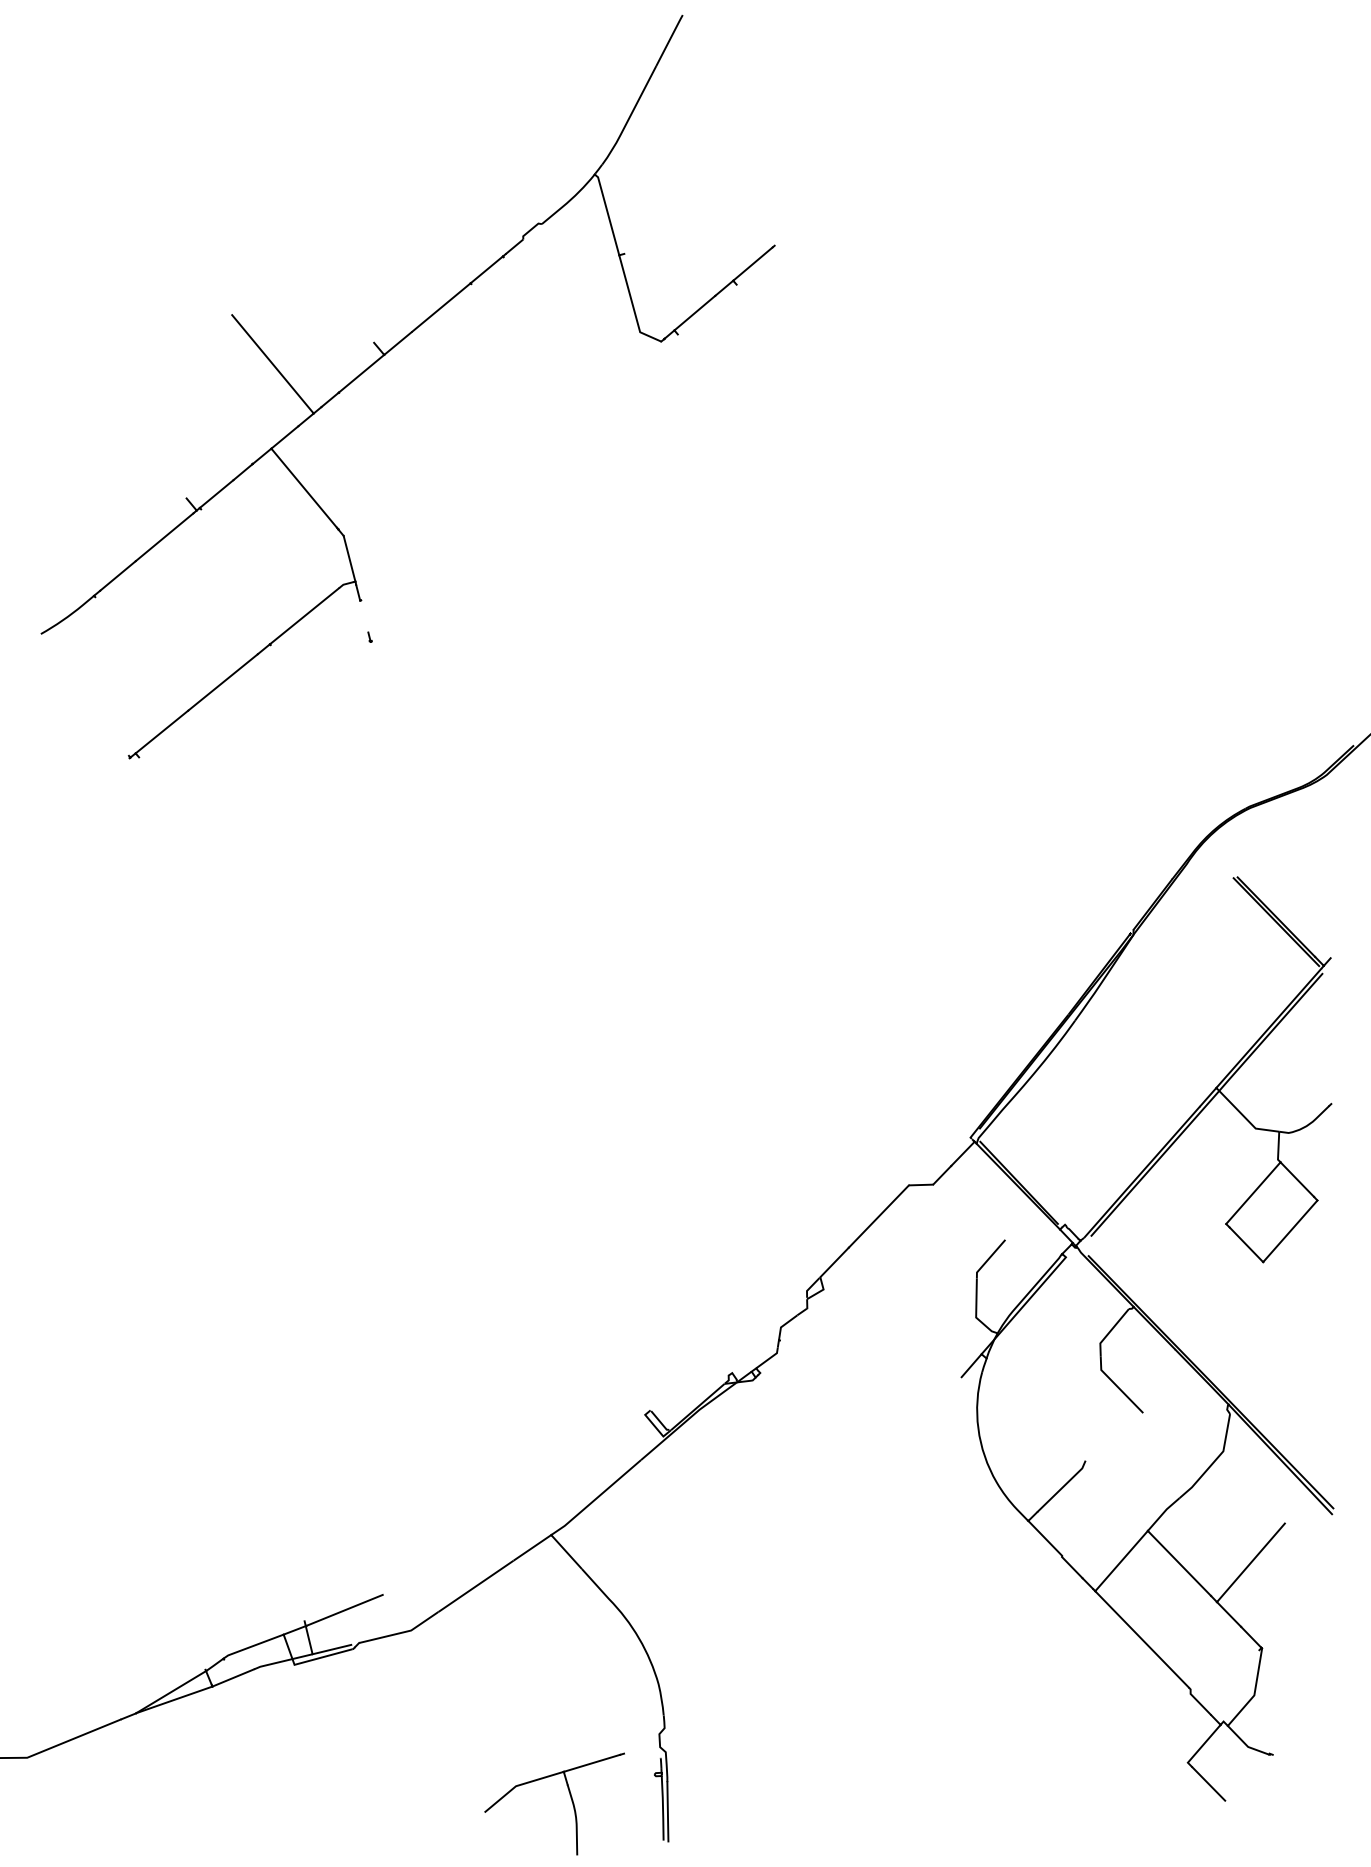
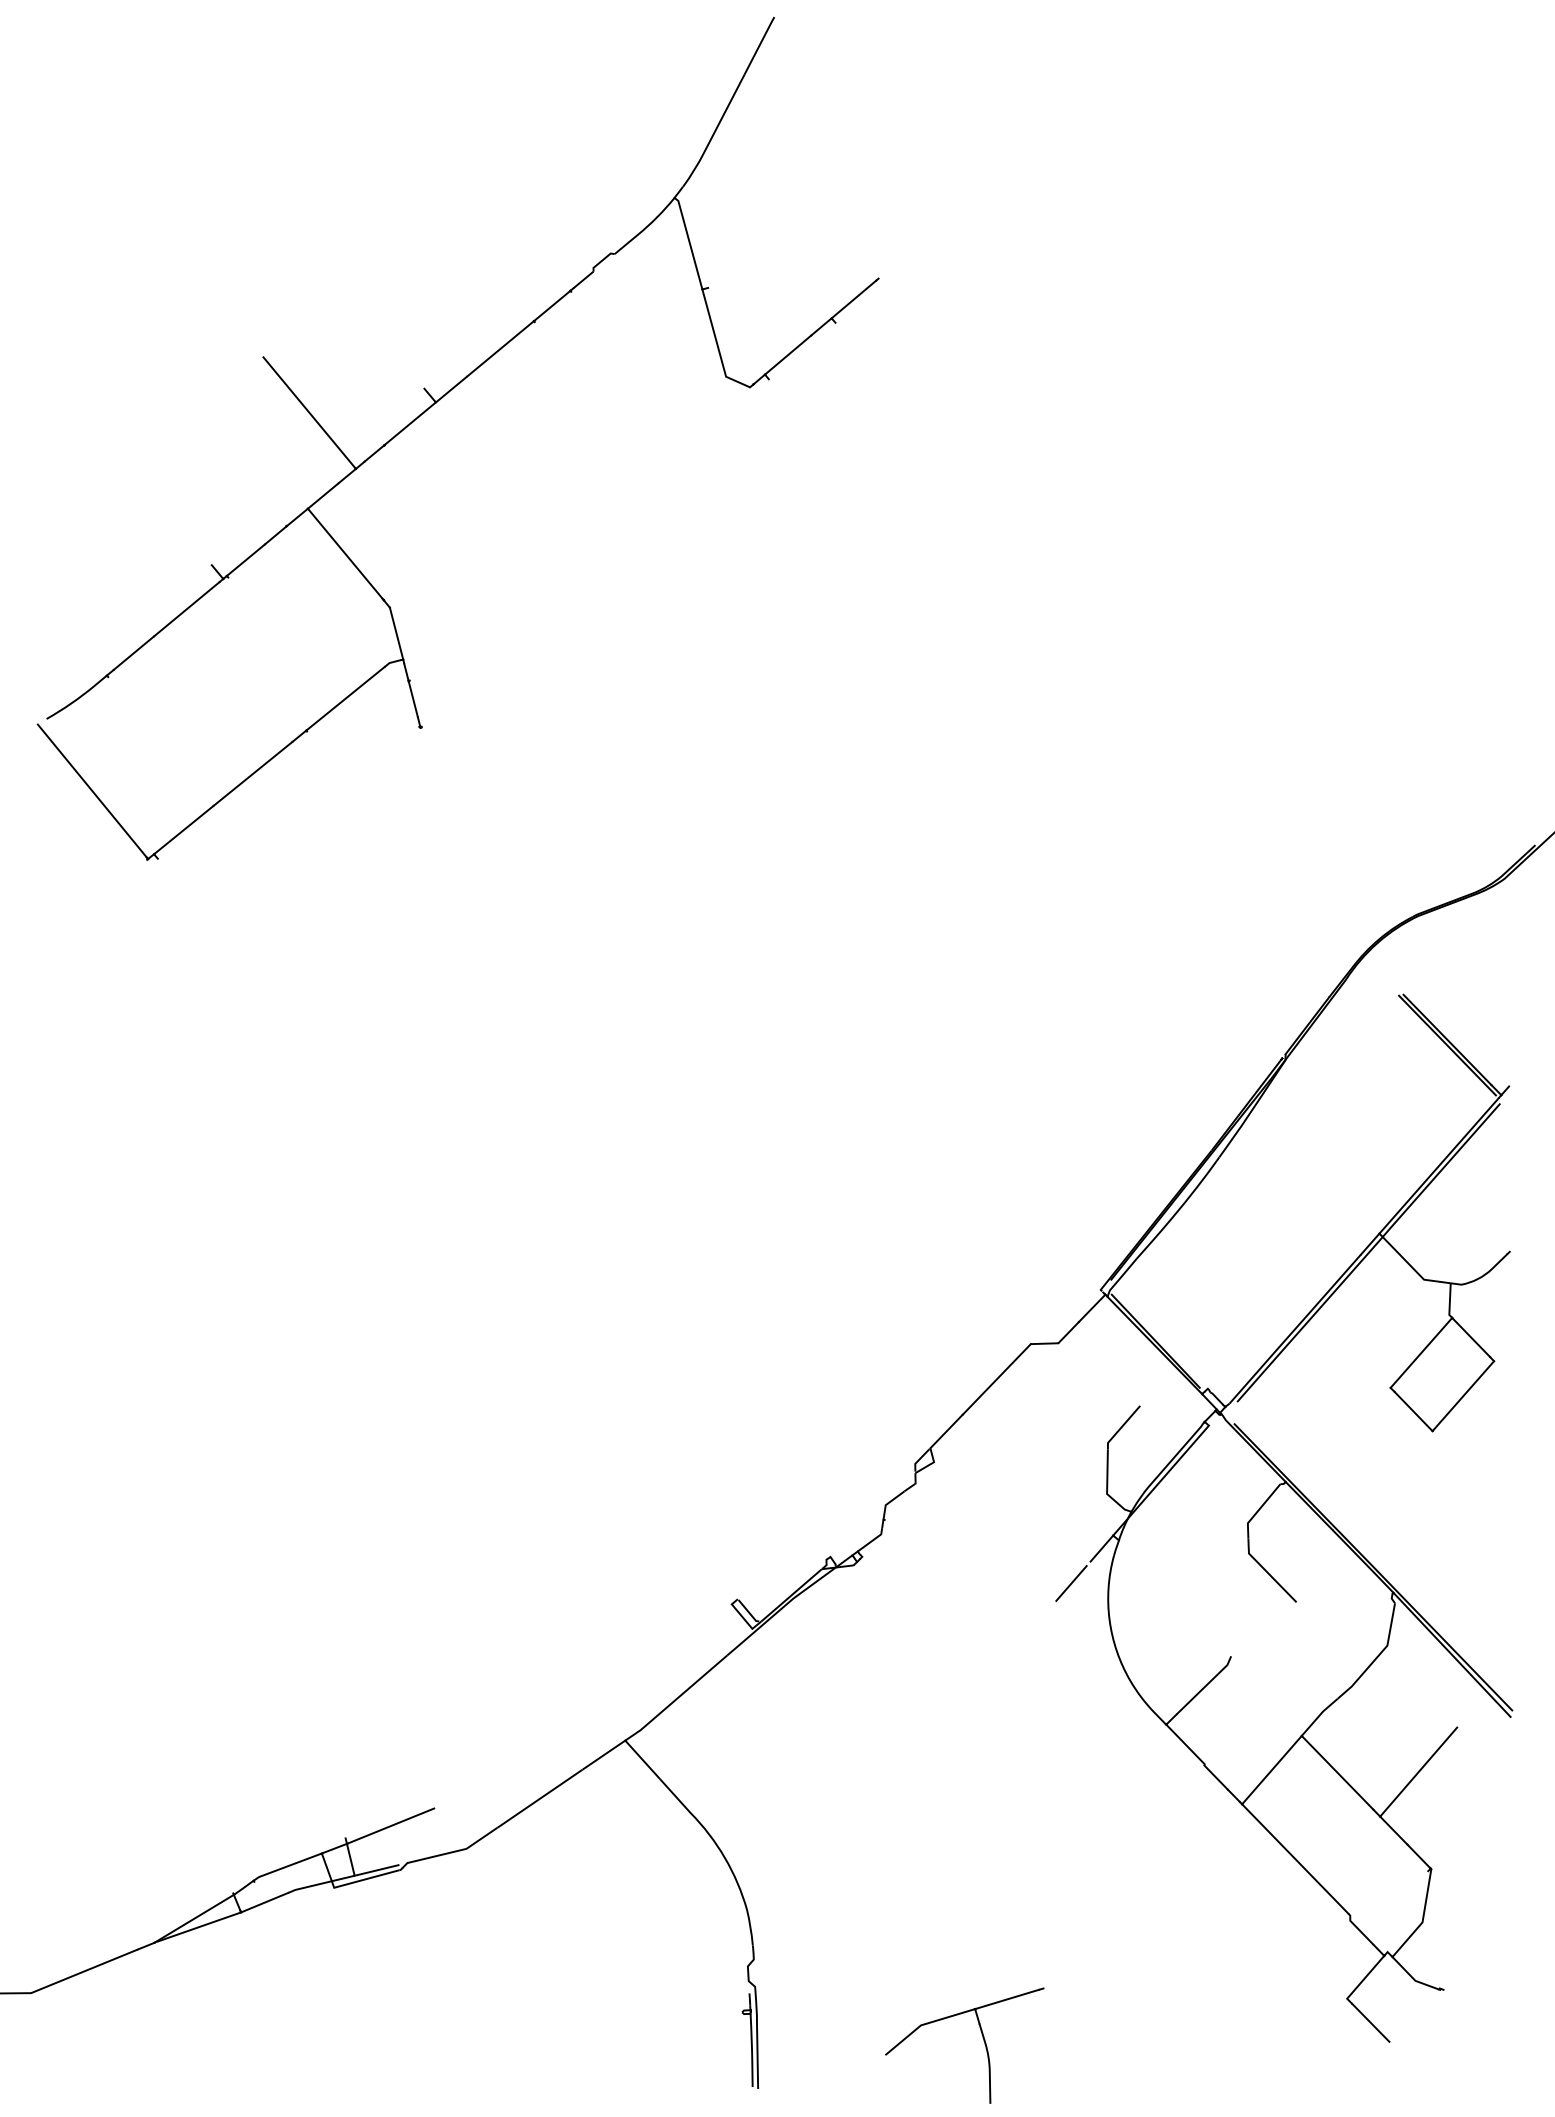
line: (364, 616) -> (413, 699), added
line: (80, 697) -> (91, 790), added
line: (944, 1396) -> (1071, 1583), added
part: (570, 1798) -> (982, 2039), moved

